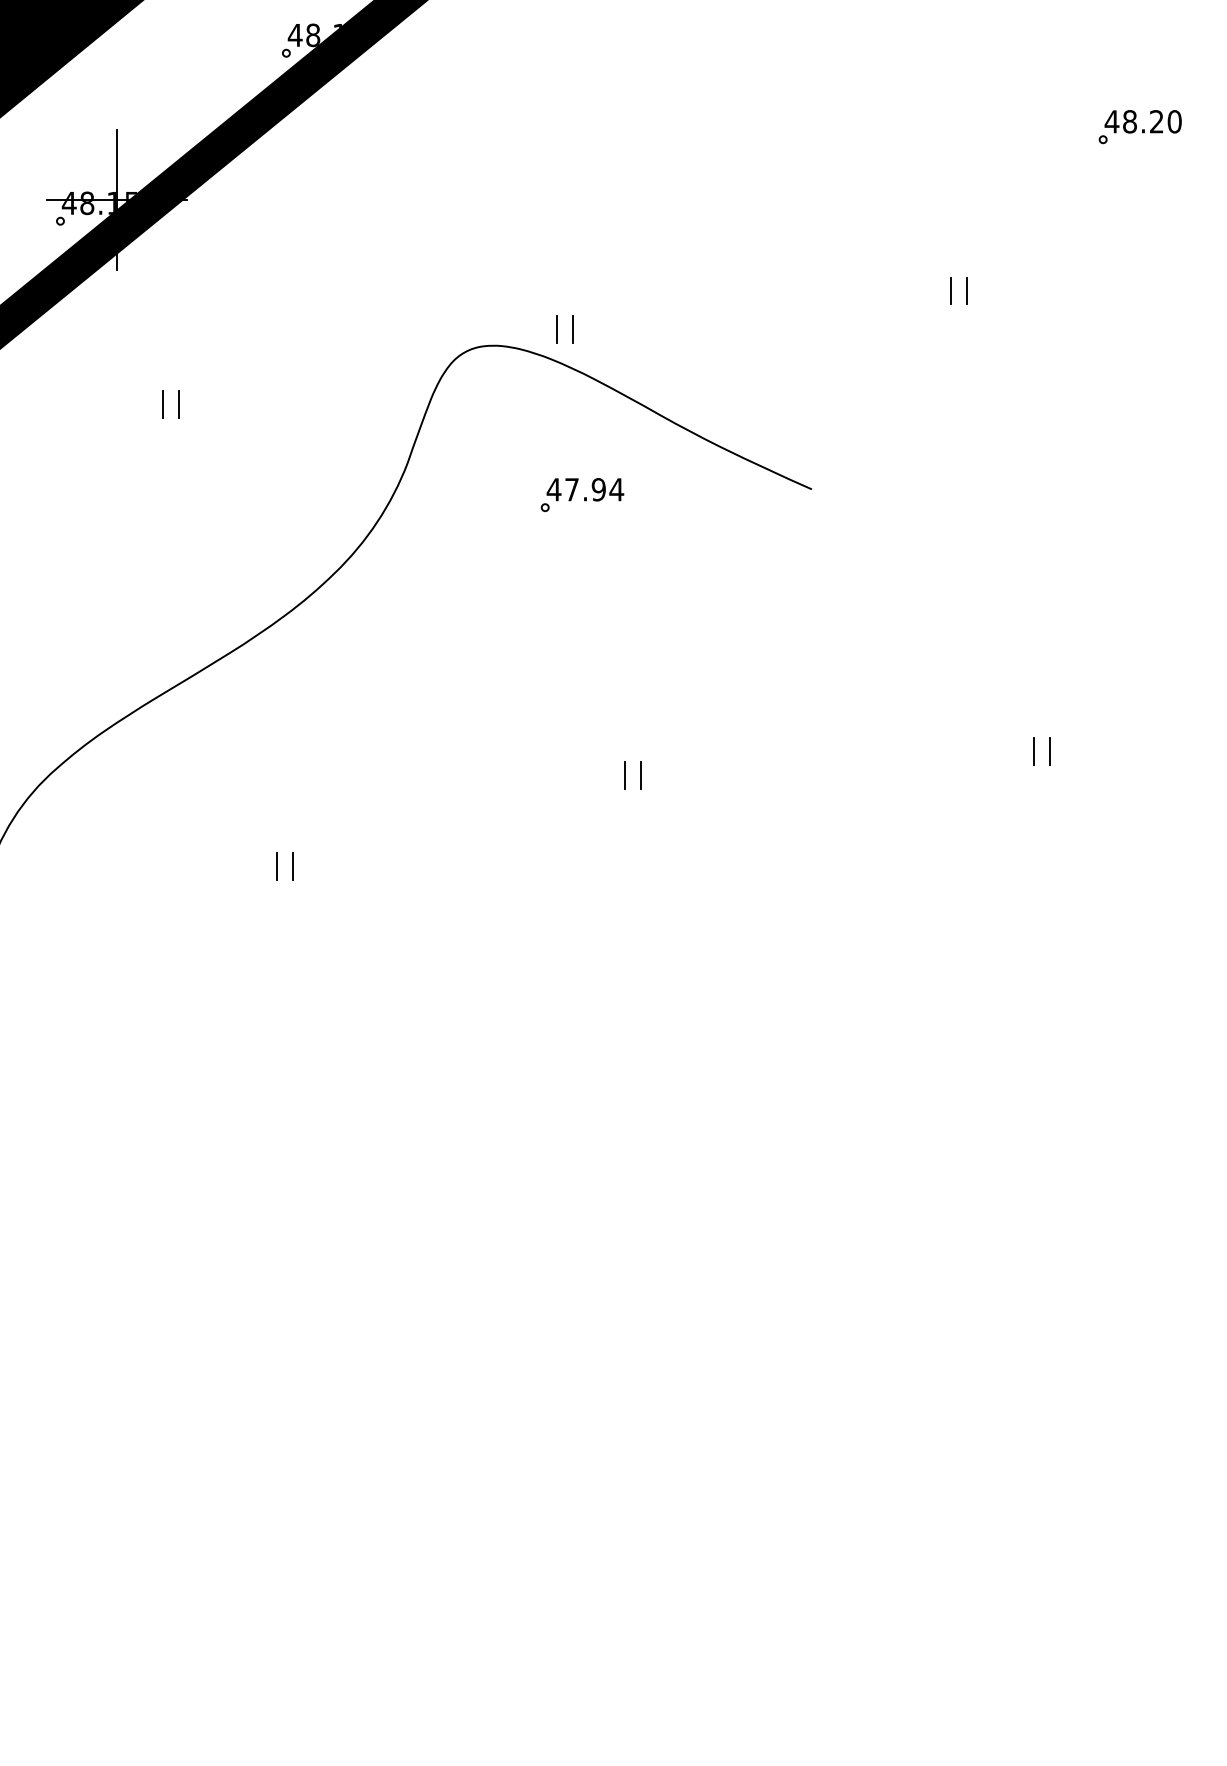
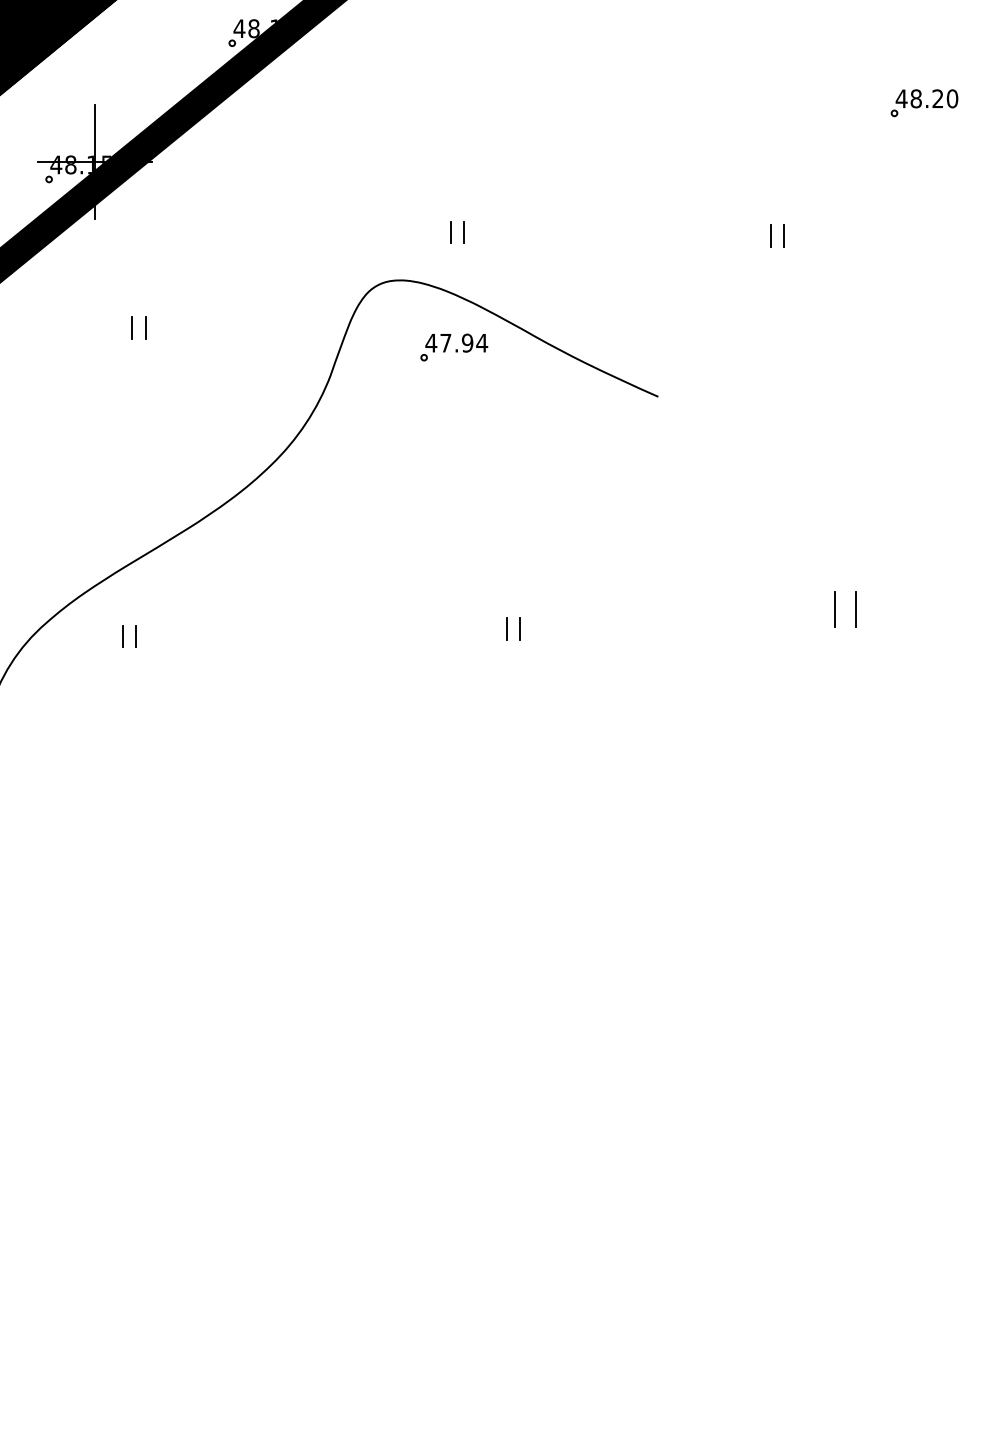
part: (564, 329) -> (457, 232), moved
part: (582, 495) -> (454, 347), moved
part: (1041, 751) -> (844, 609), size x1.6
part: (285, 866) -> (129, 636), moved

